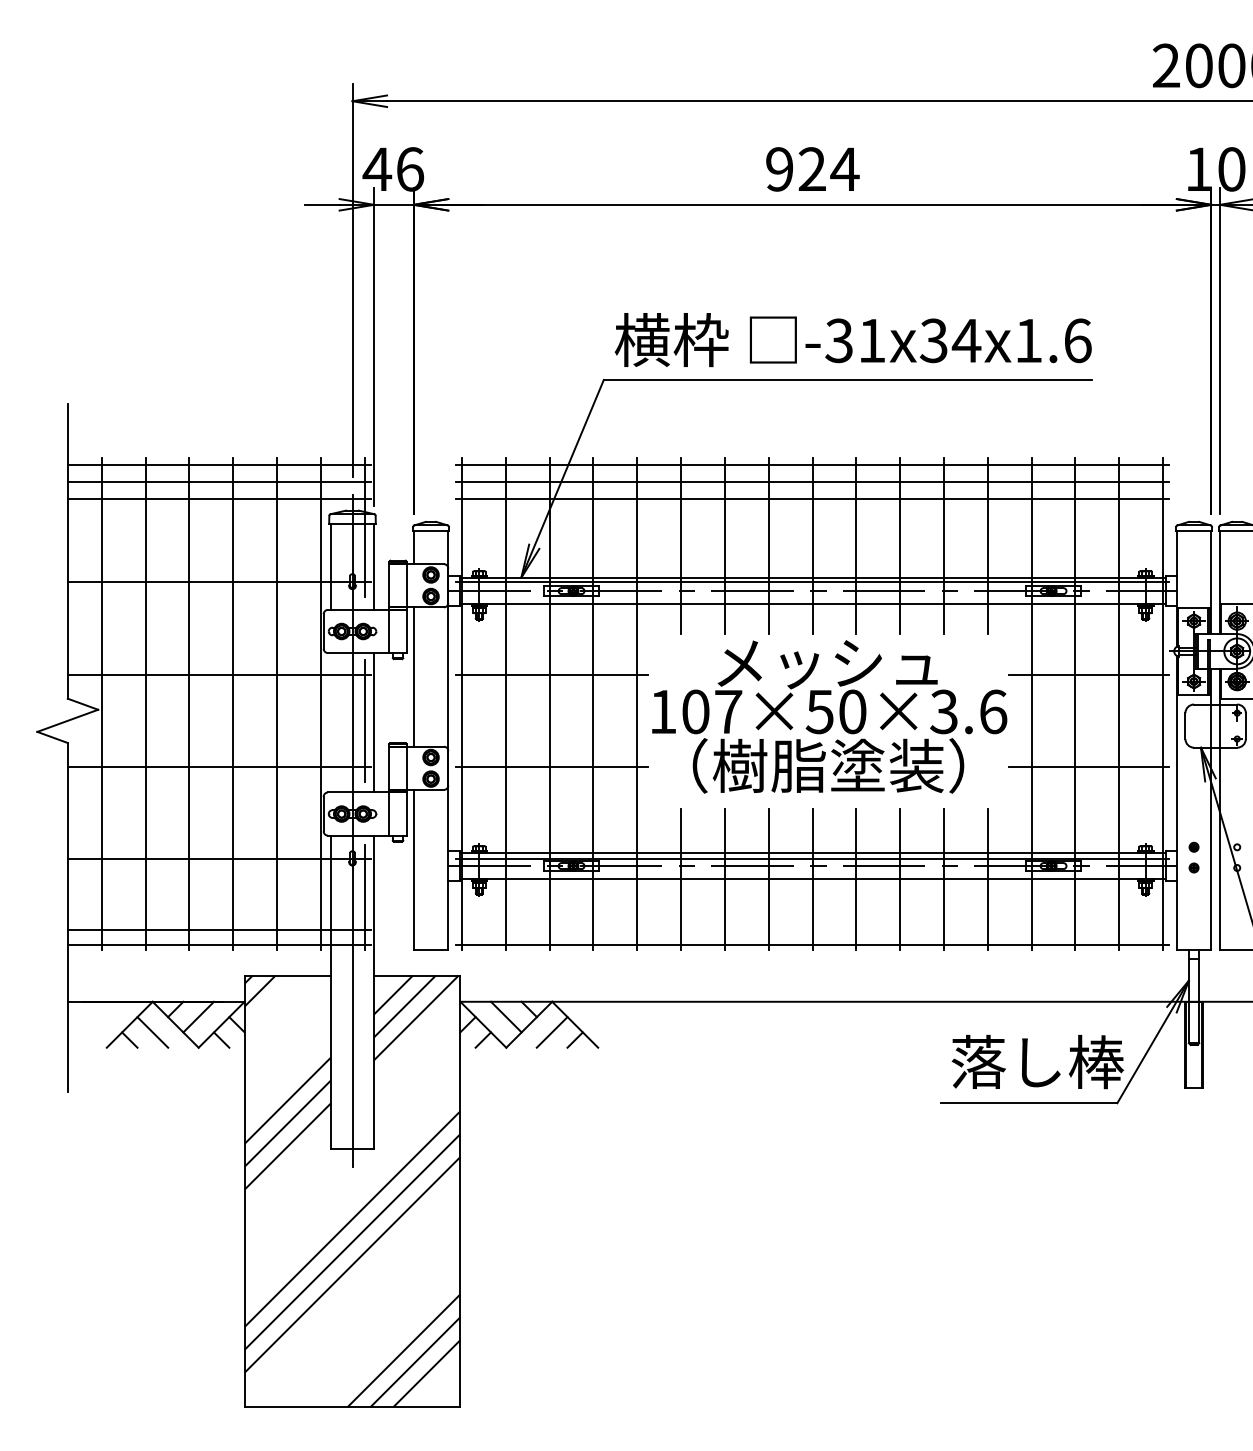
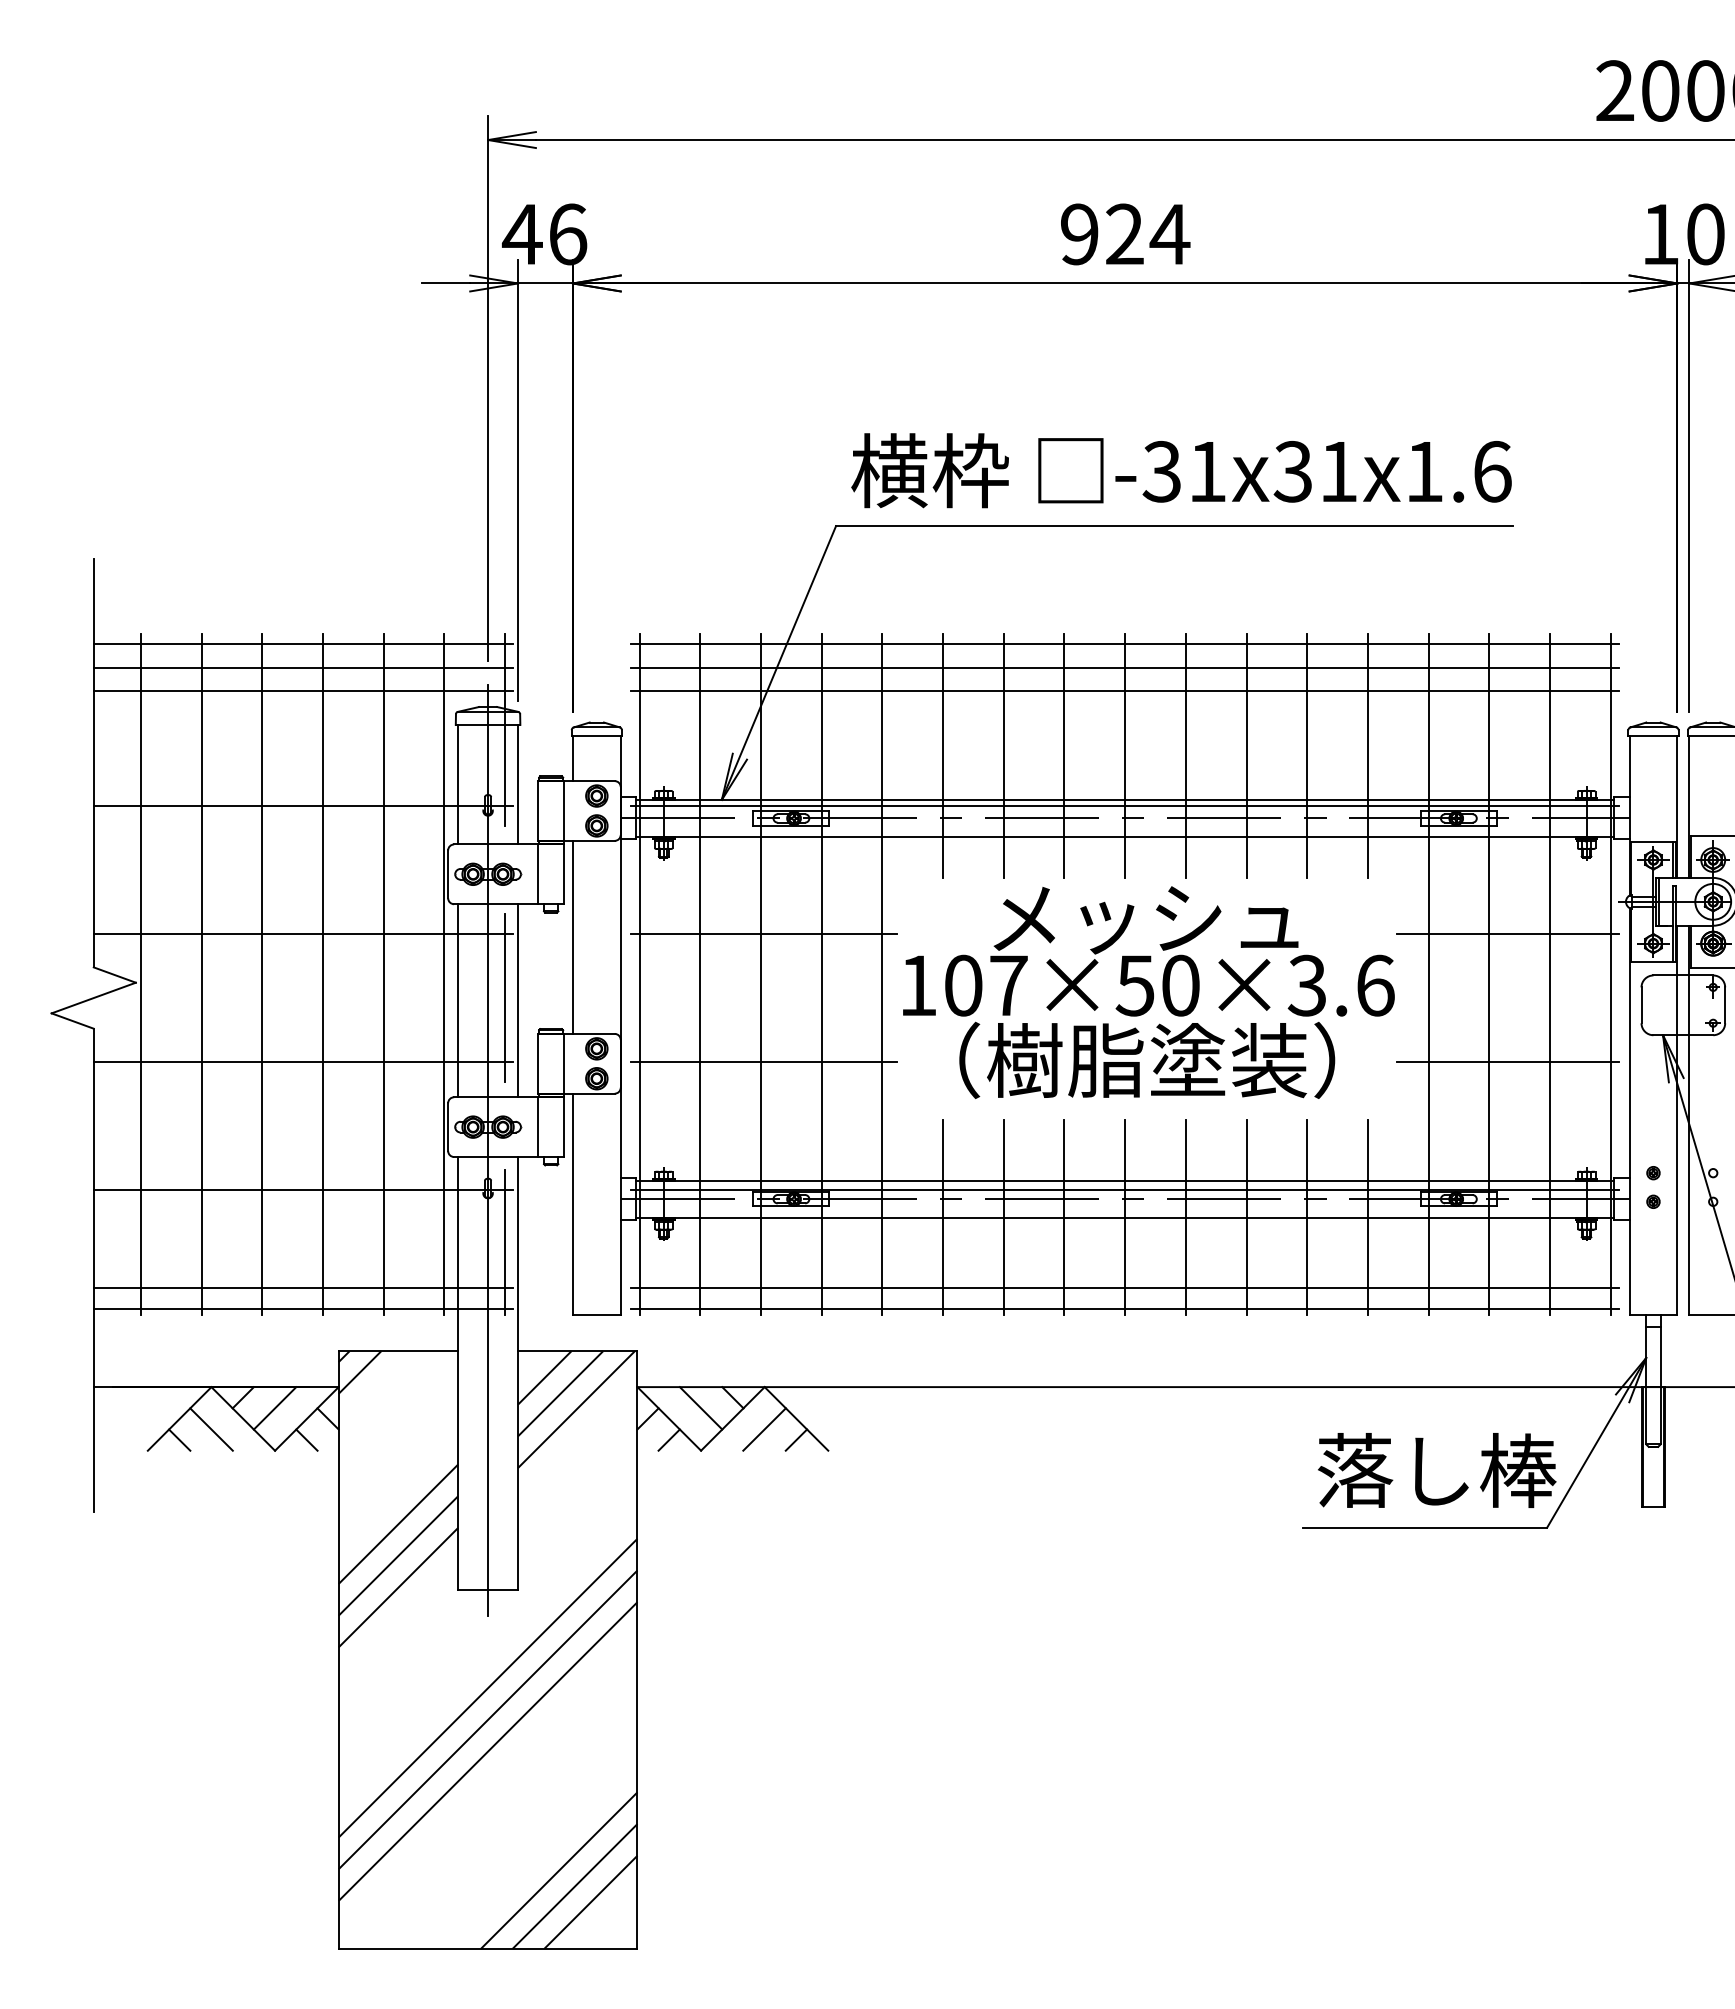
text: (966, 340) -> (1338, 471), -31x34x1.6 -> -31x31x1.6
line: (330, 722) -> (457, 1000), added
line: (812, 930) -> (1125, 1288), added

